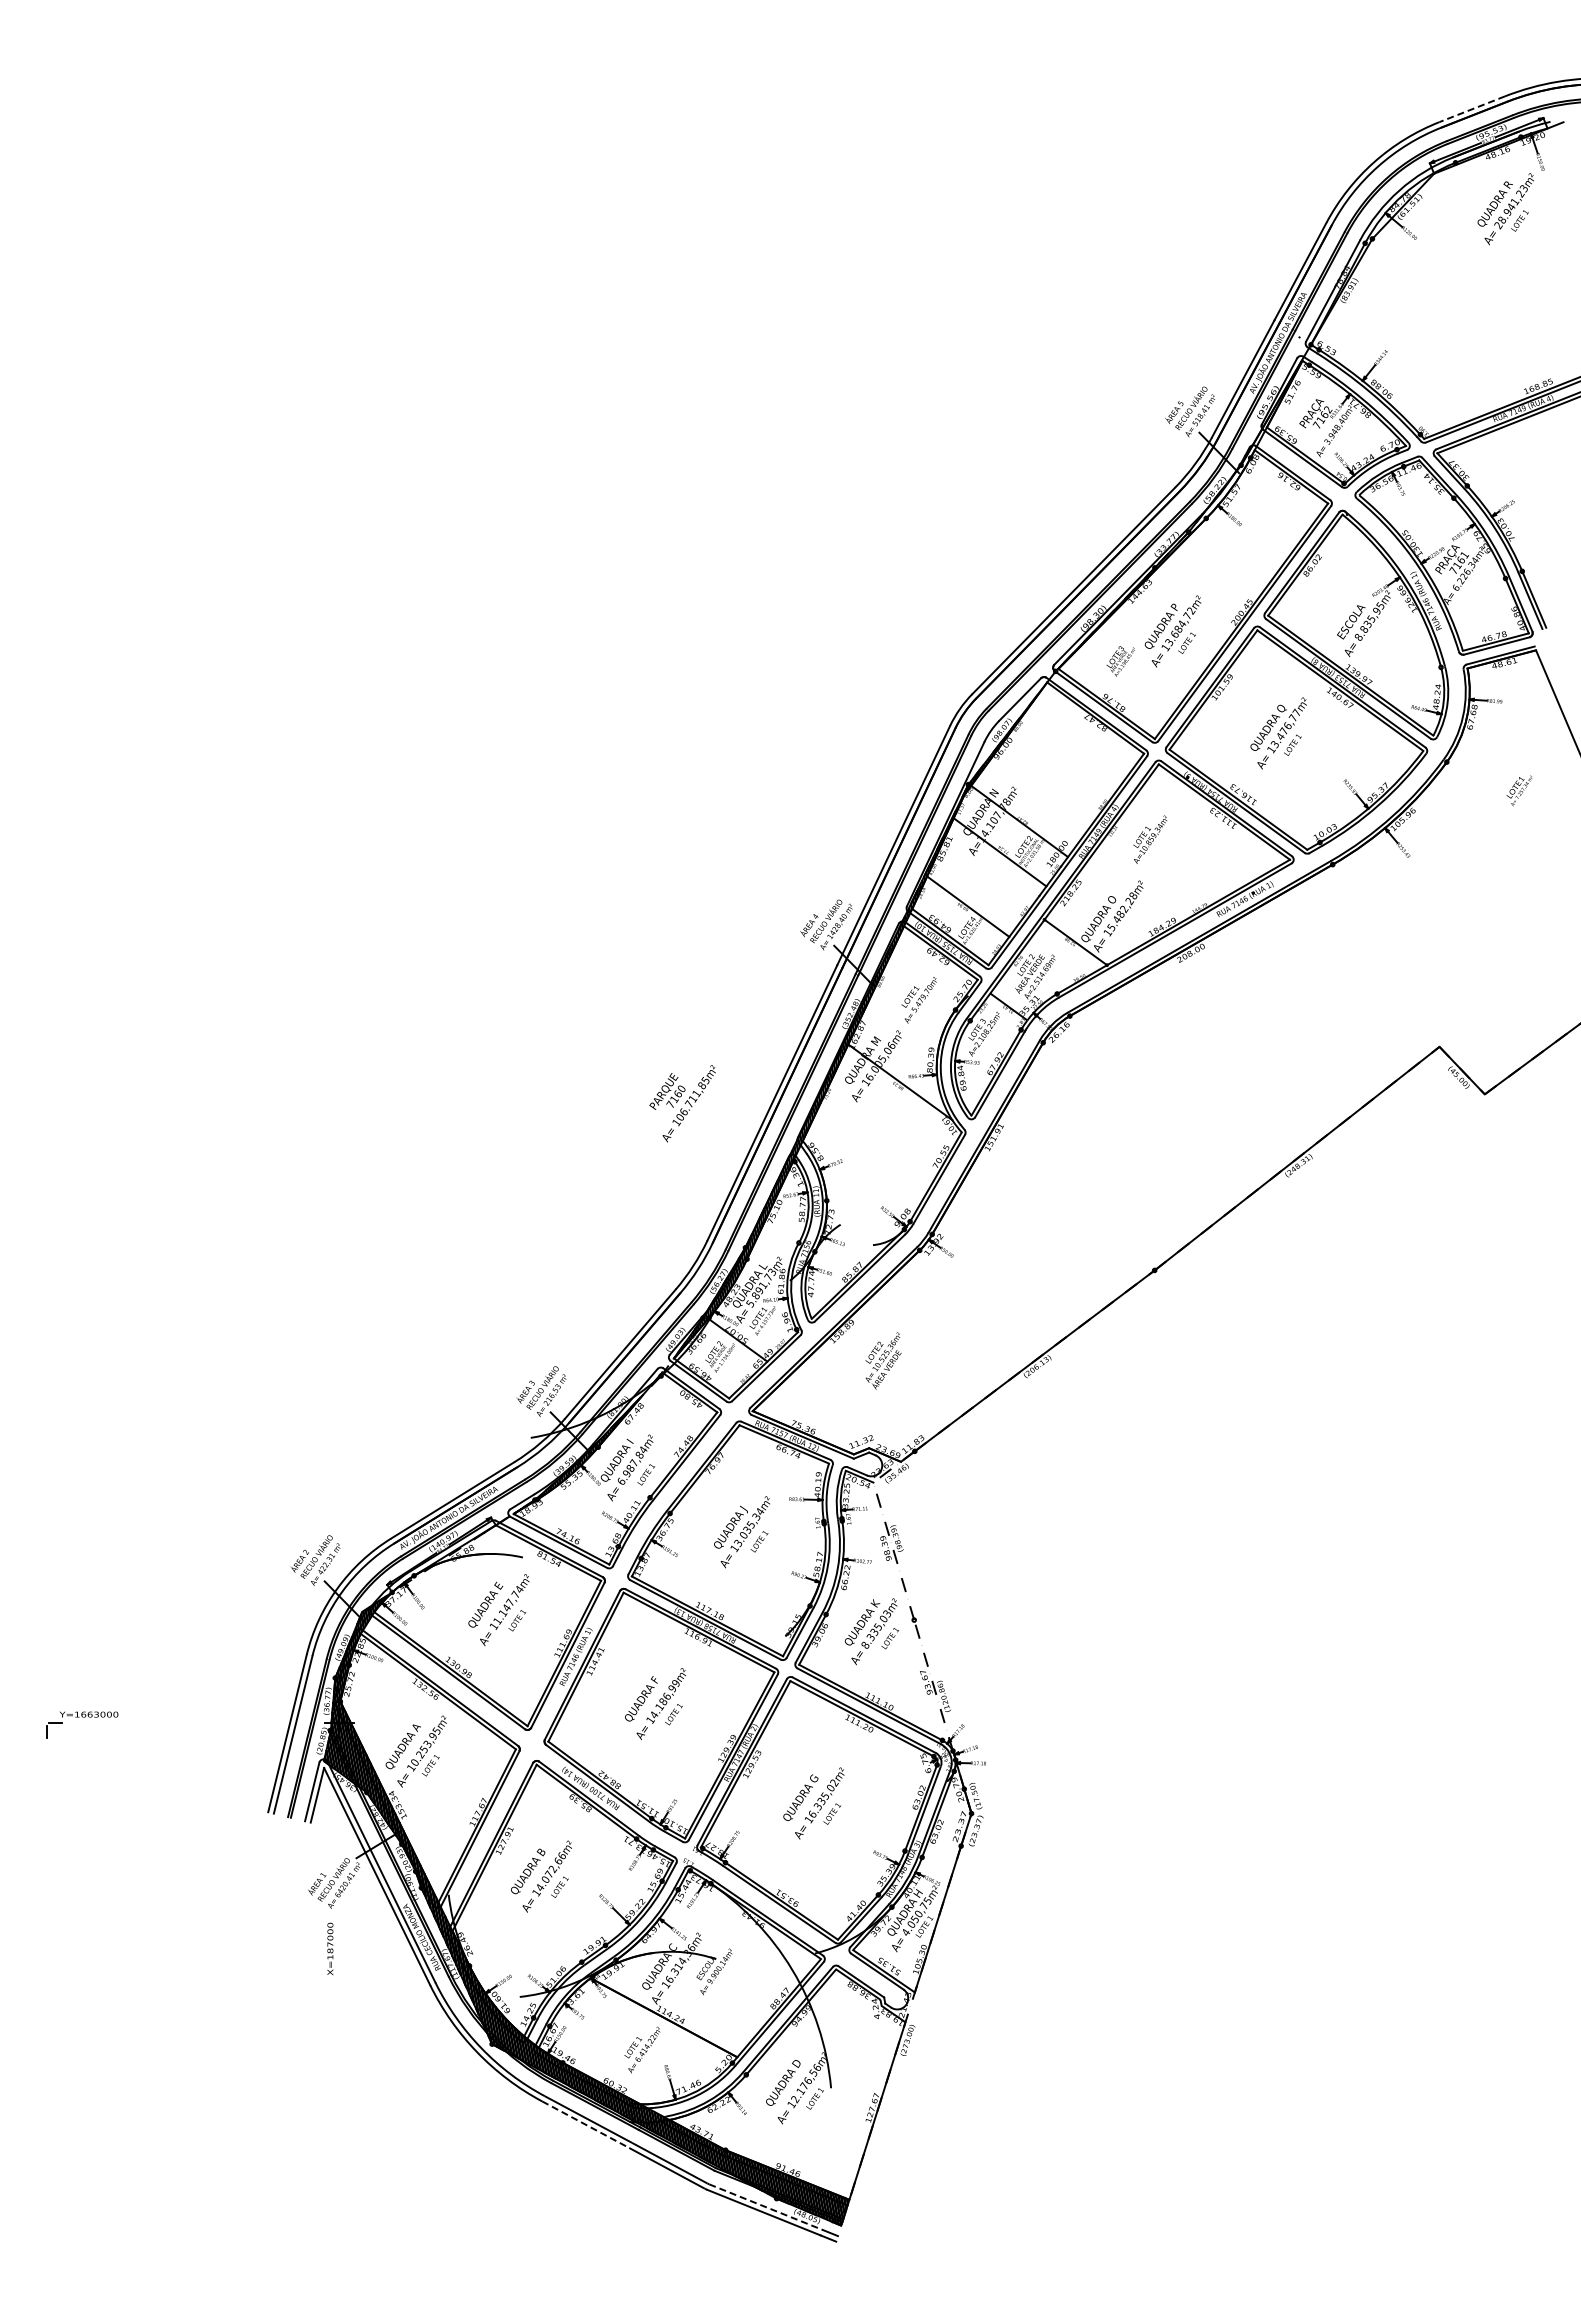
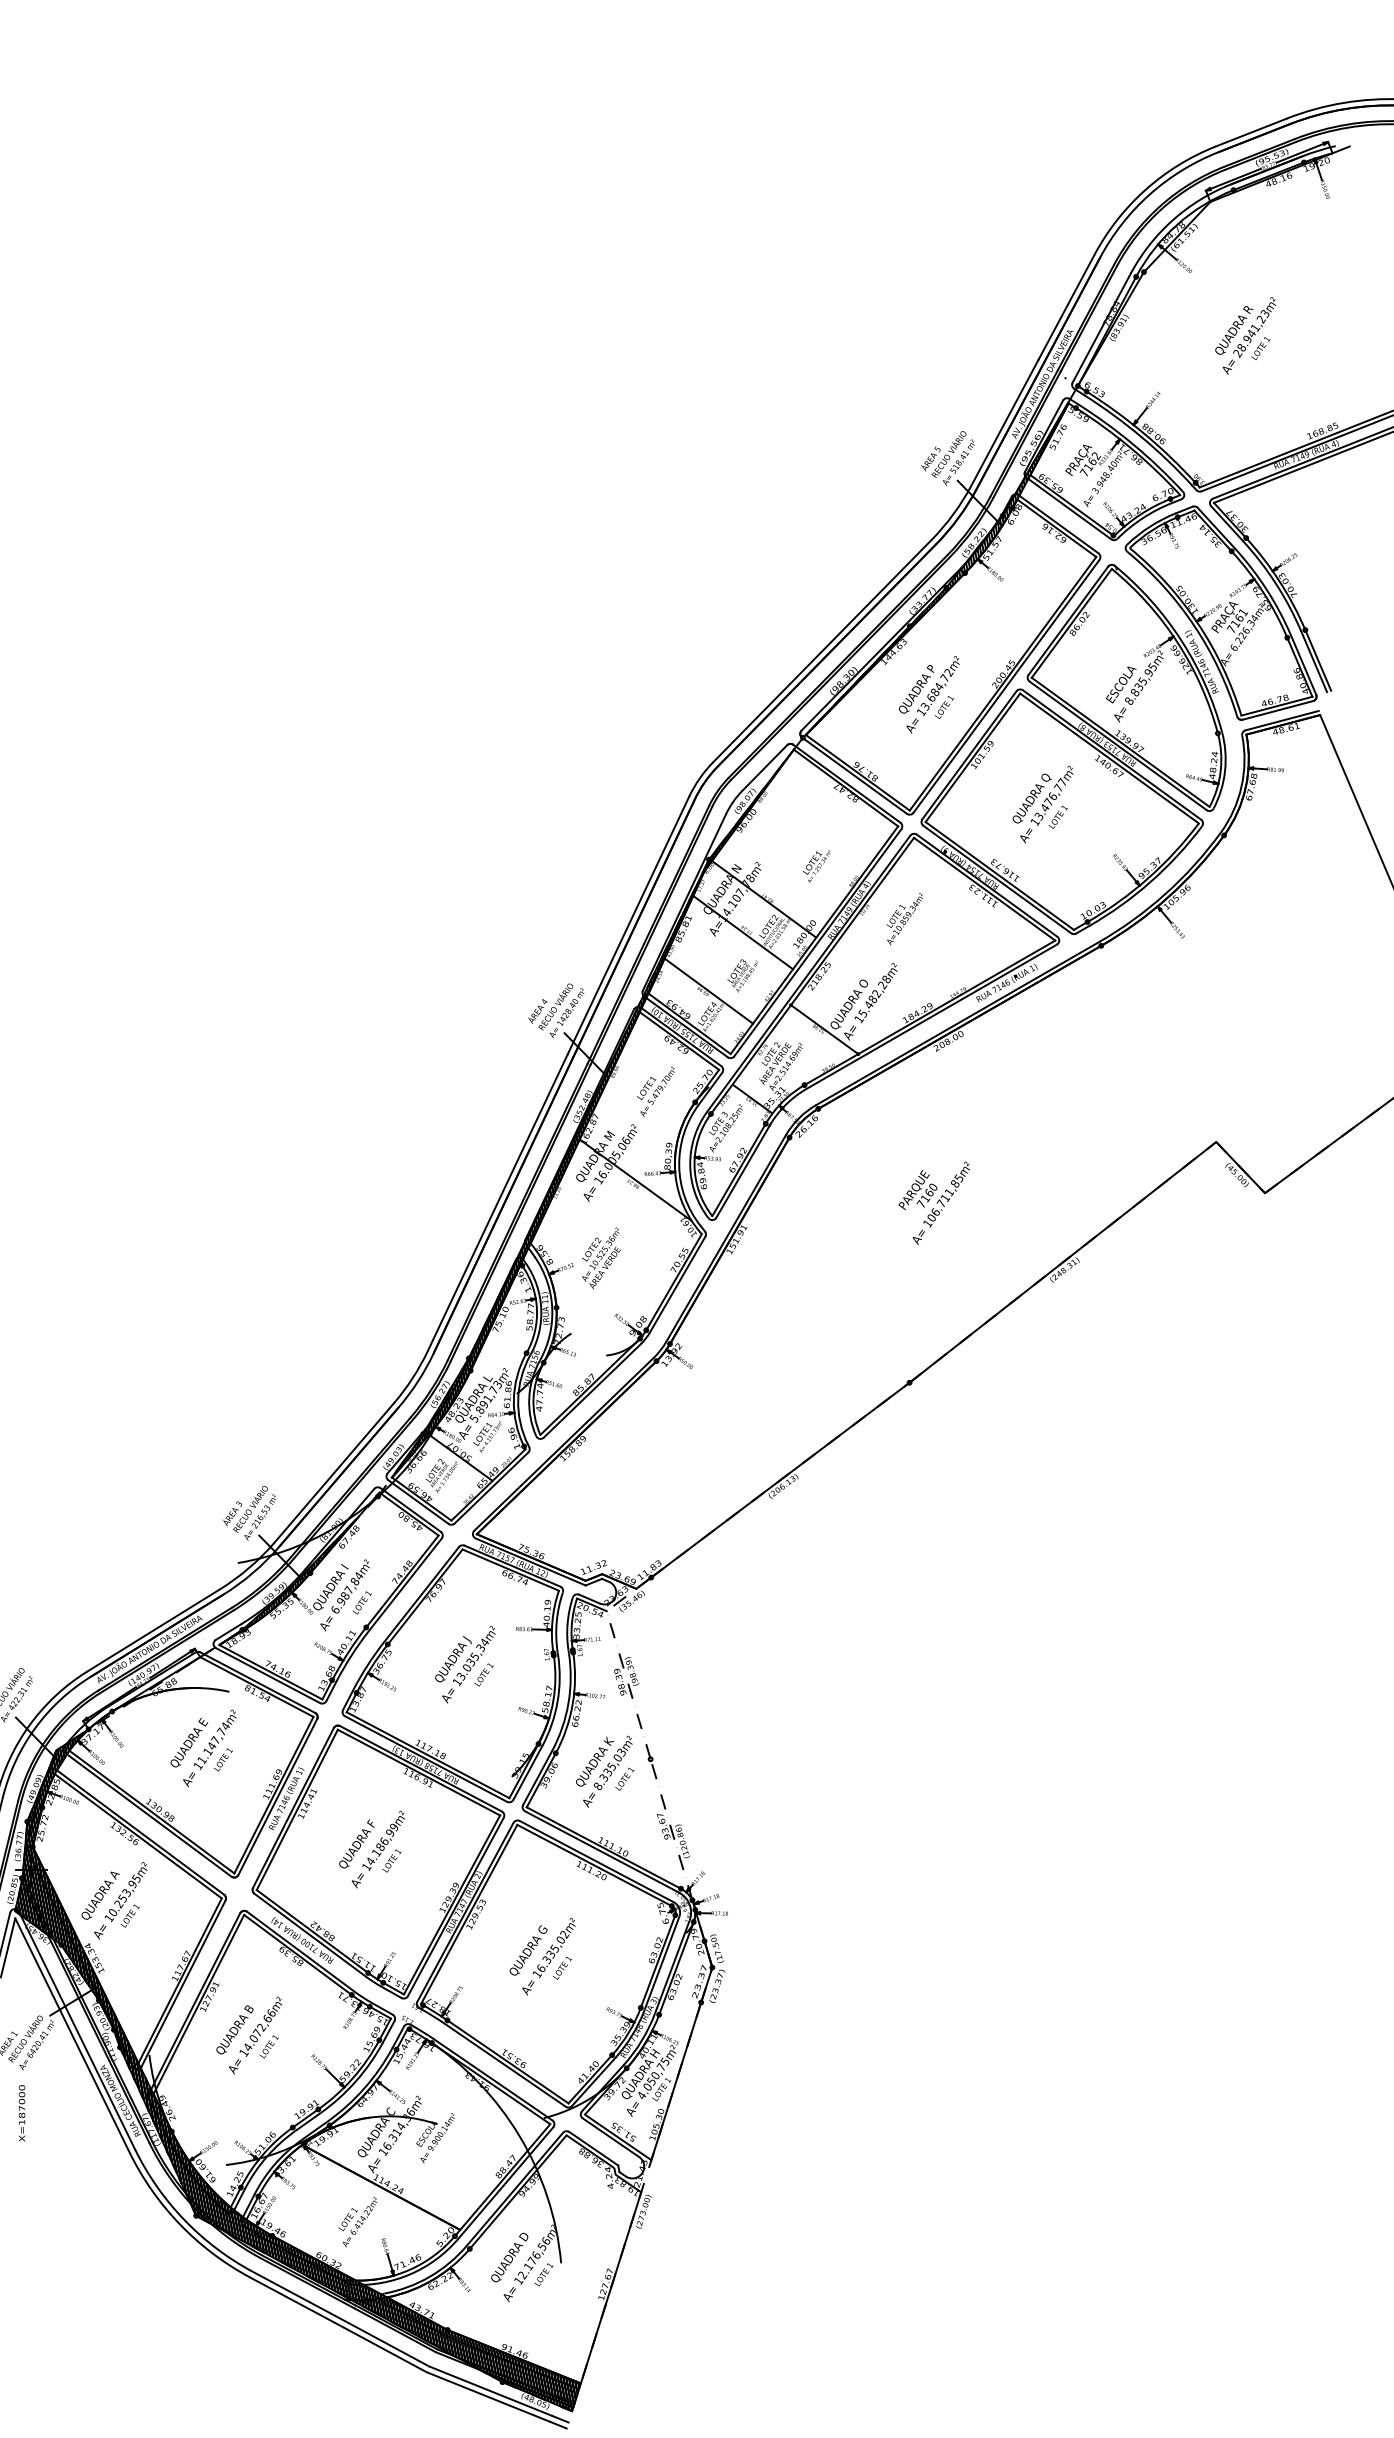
line: (1471, 109) -> (1250, 132), dashed -> solid
text: (1505, 209) -> (1245, 336), moved
hatch: (1180, 513) -> (937, 567), added
text: (1120, 661) -> (742, 975), moved
text: (1519, 790) -> (816, 866), moved
hatch: (859, 1021) -> (591, 1114), added
text: (682, 1103) -> (934, 1203), moved
text: (883, 1360) -> (601, 1257), moved
line: (586, 2124) -> (297, 2302), dashed -> solid
line: (766, 2207) -> (491, 2391), dashed -> solid

